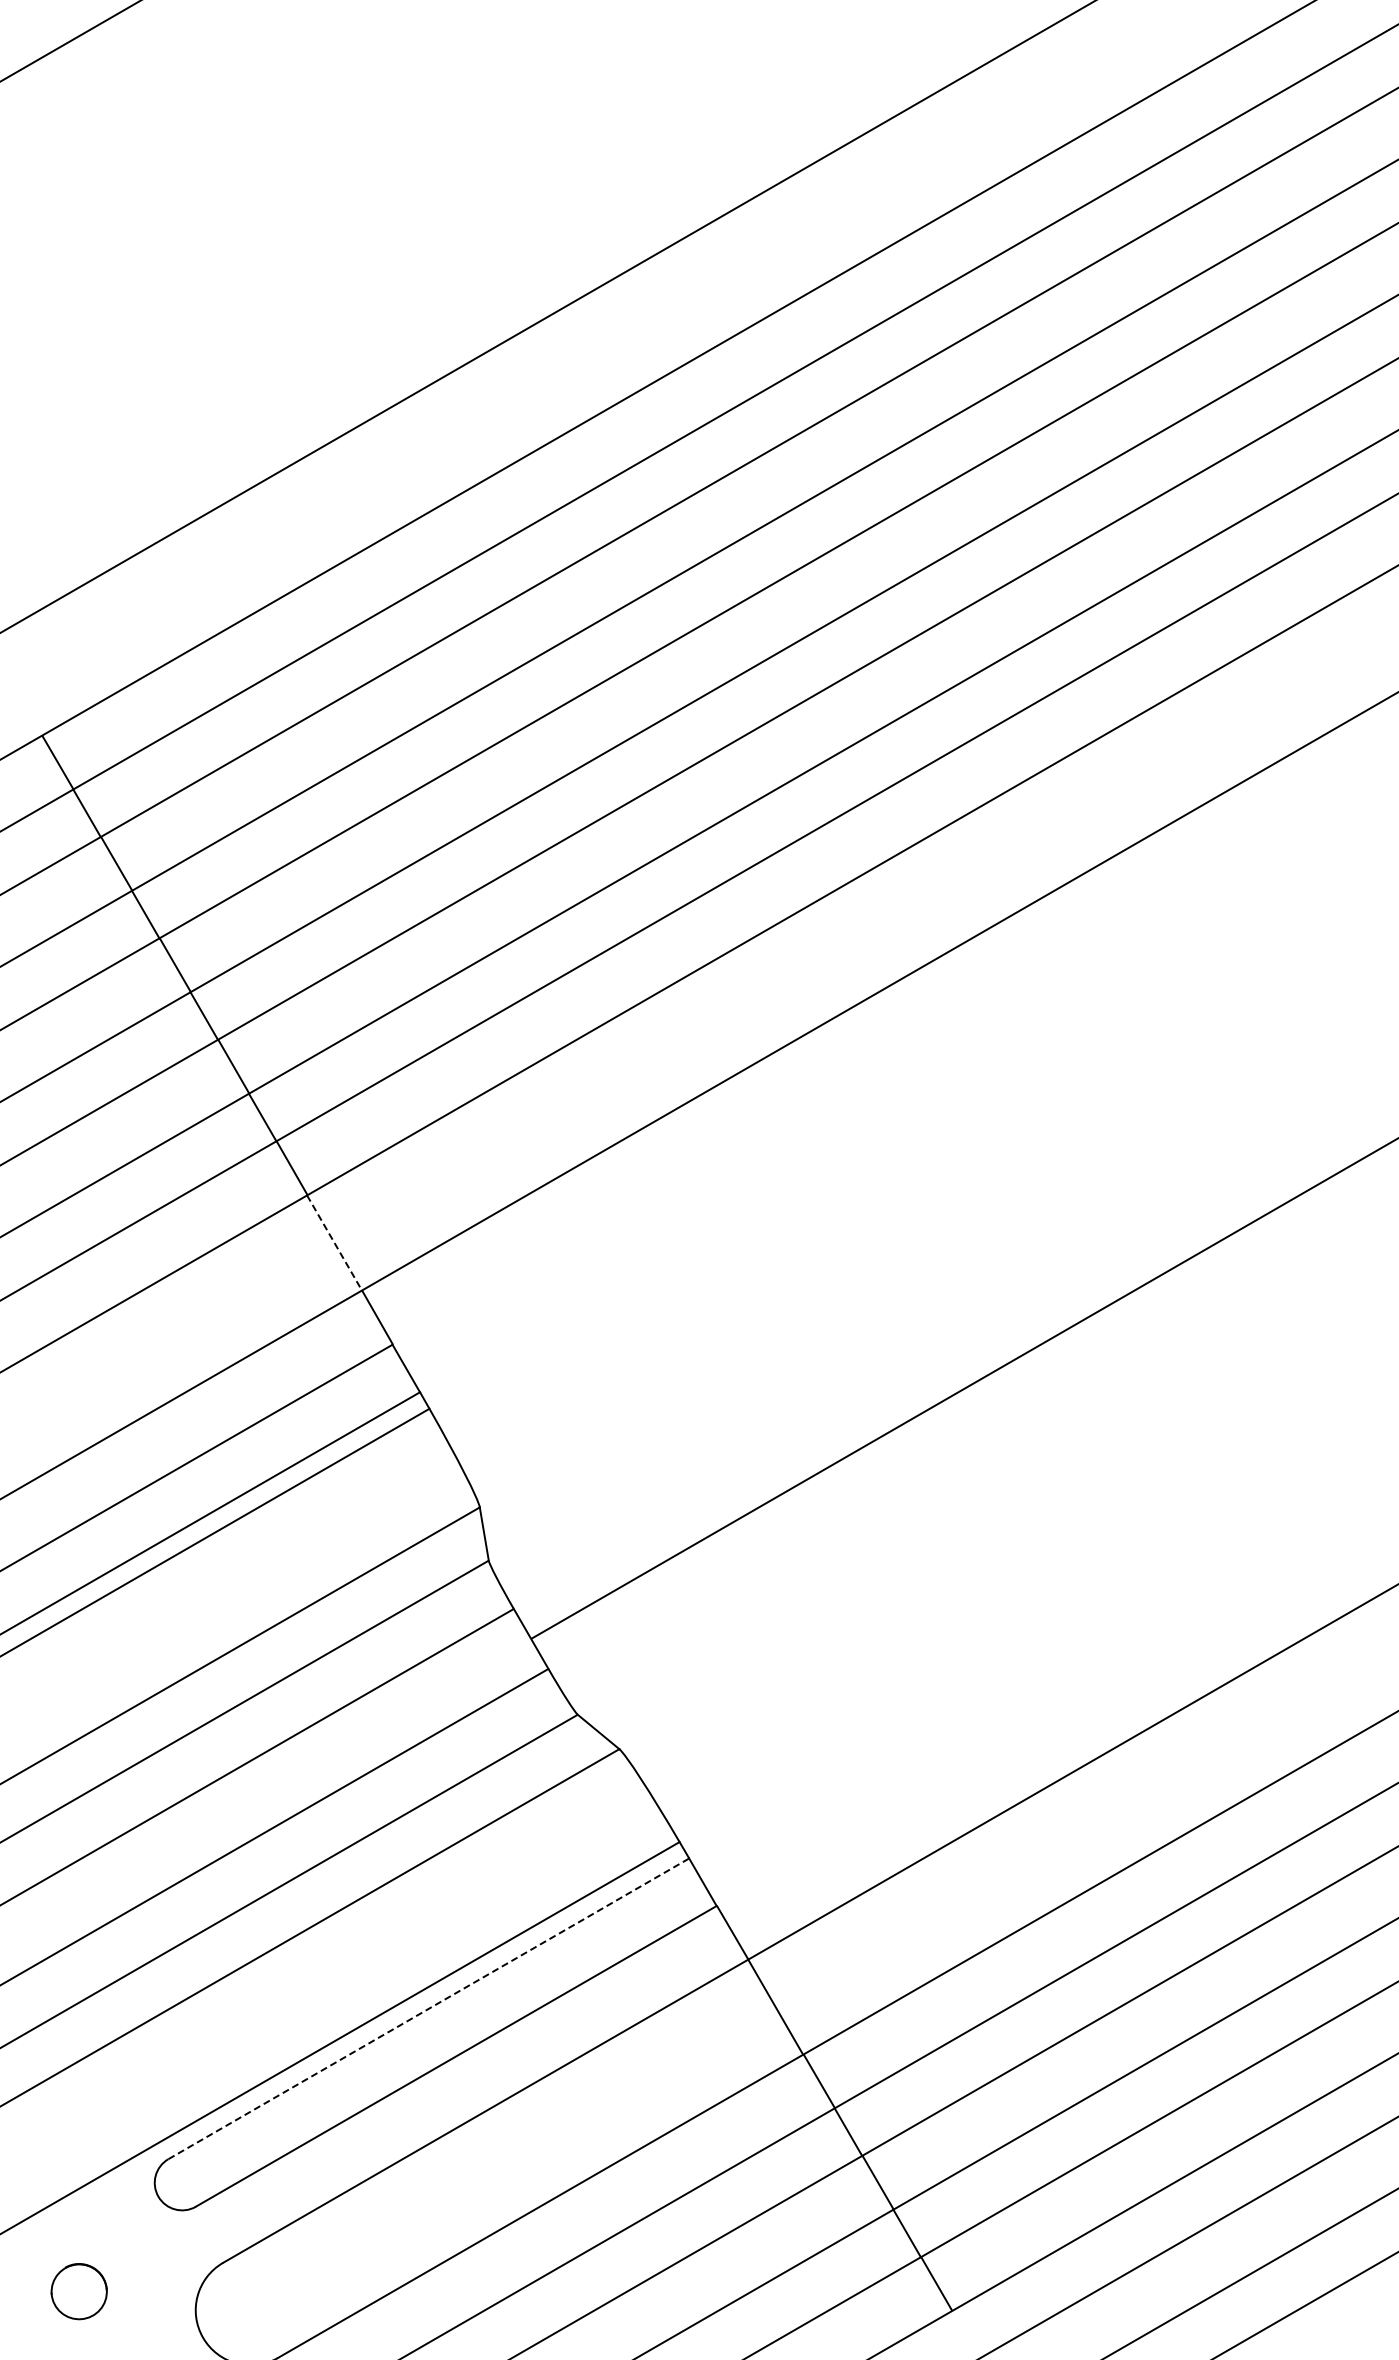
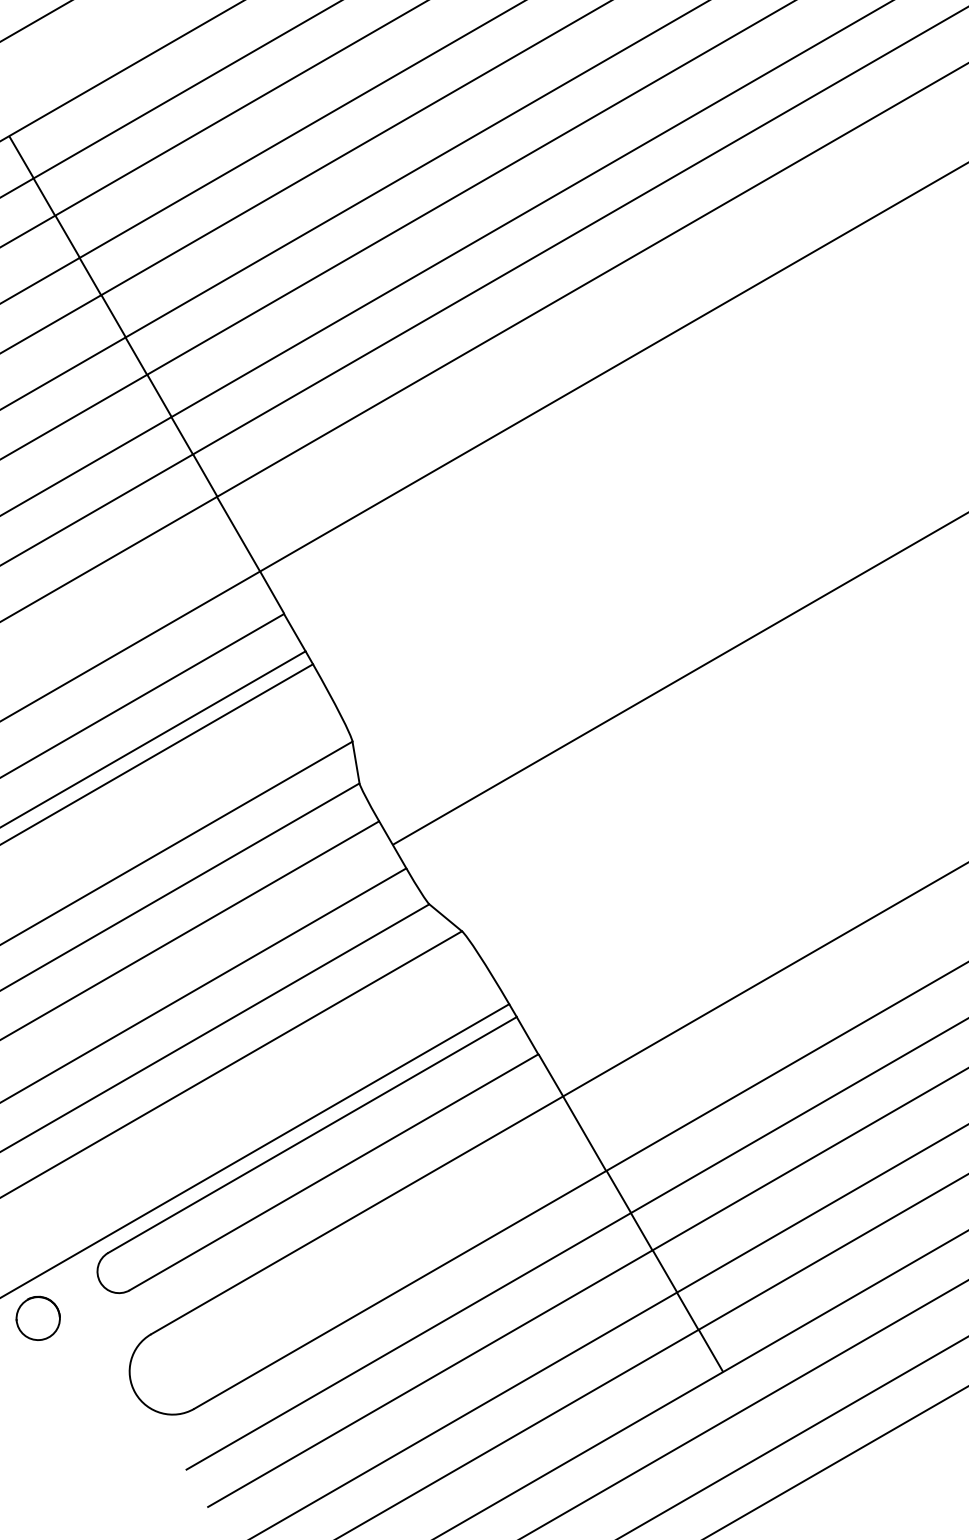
line: (334, 1243) -> (238, 534), dashed -> solid
line: (428, 2008) -> (312, 1134), dashed -> solid
part: (78, 2291) -> (37, 1318), moved

